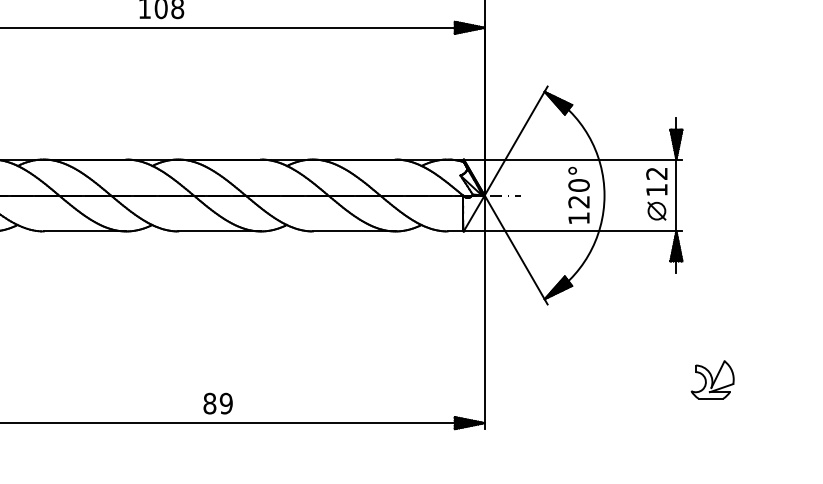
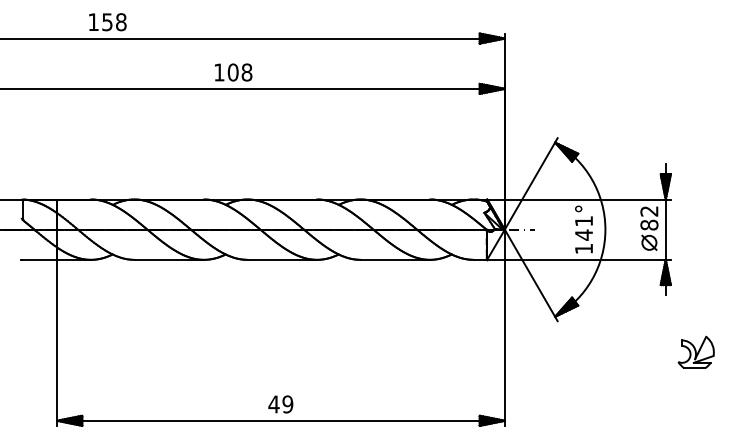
text: (657, 189) -> (649, 224), 12 -> 82
text: (579, 192) -> (584, 227), 120° -> 141°
part: (711, 378) -> (695, 351), moved
text: (209, 403) -> (273, 404), 89 -> 49

